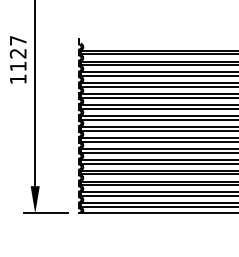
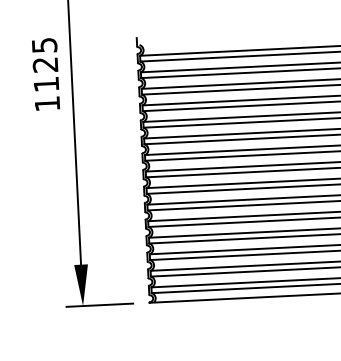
text: (18, 40) -> (44, 45), 1127 -> 1125

